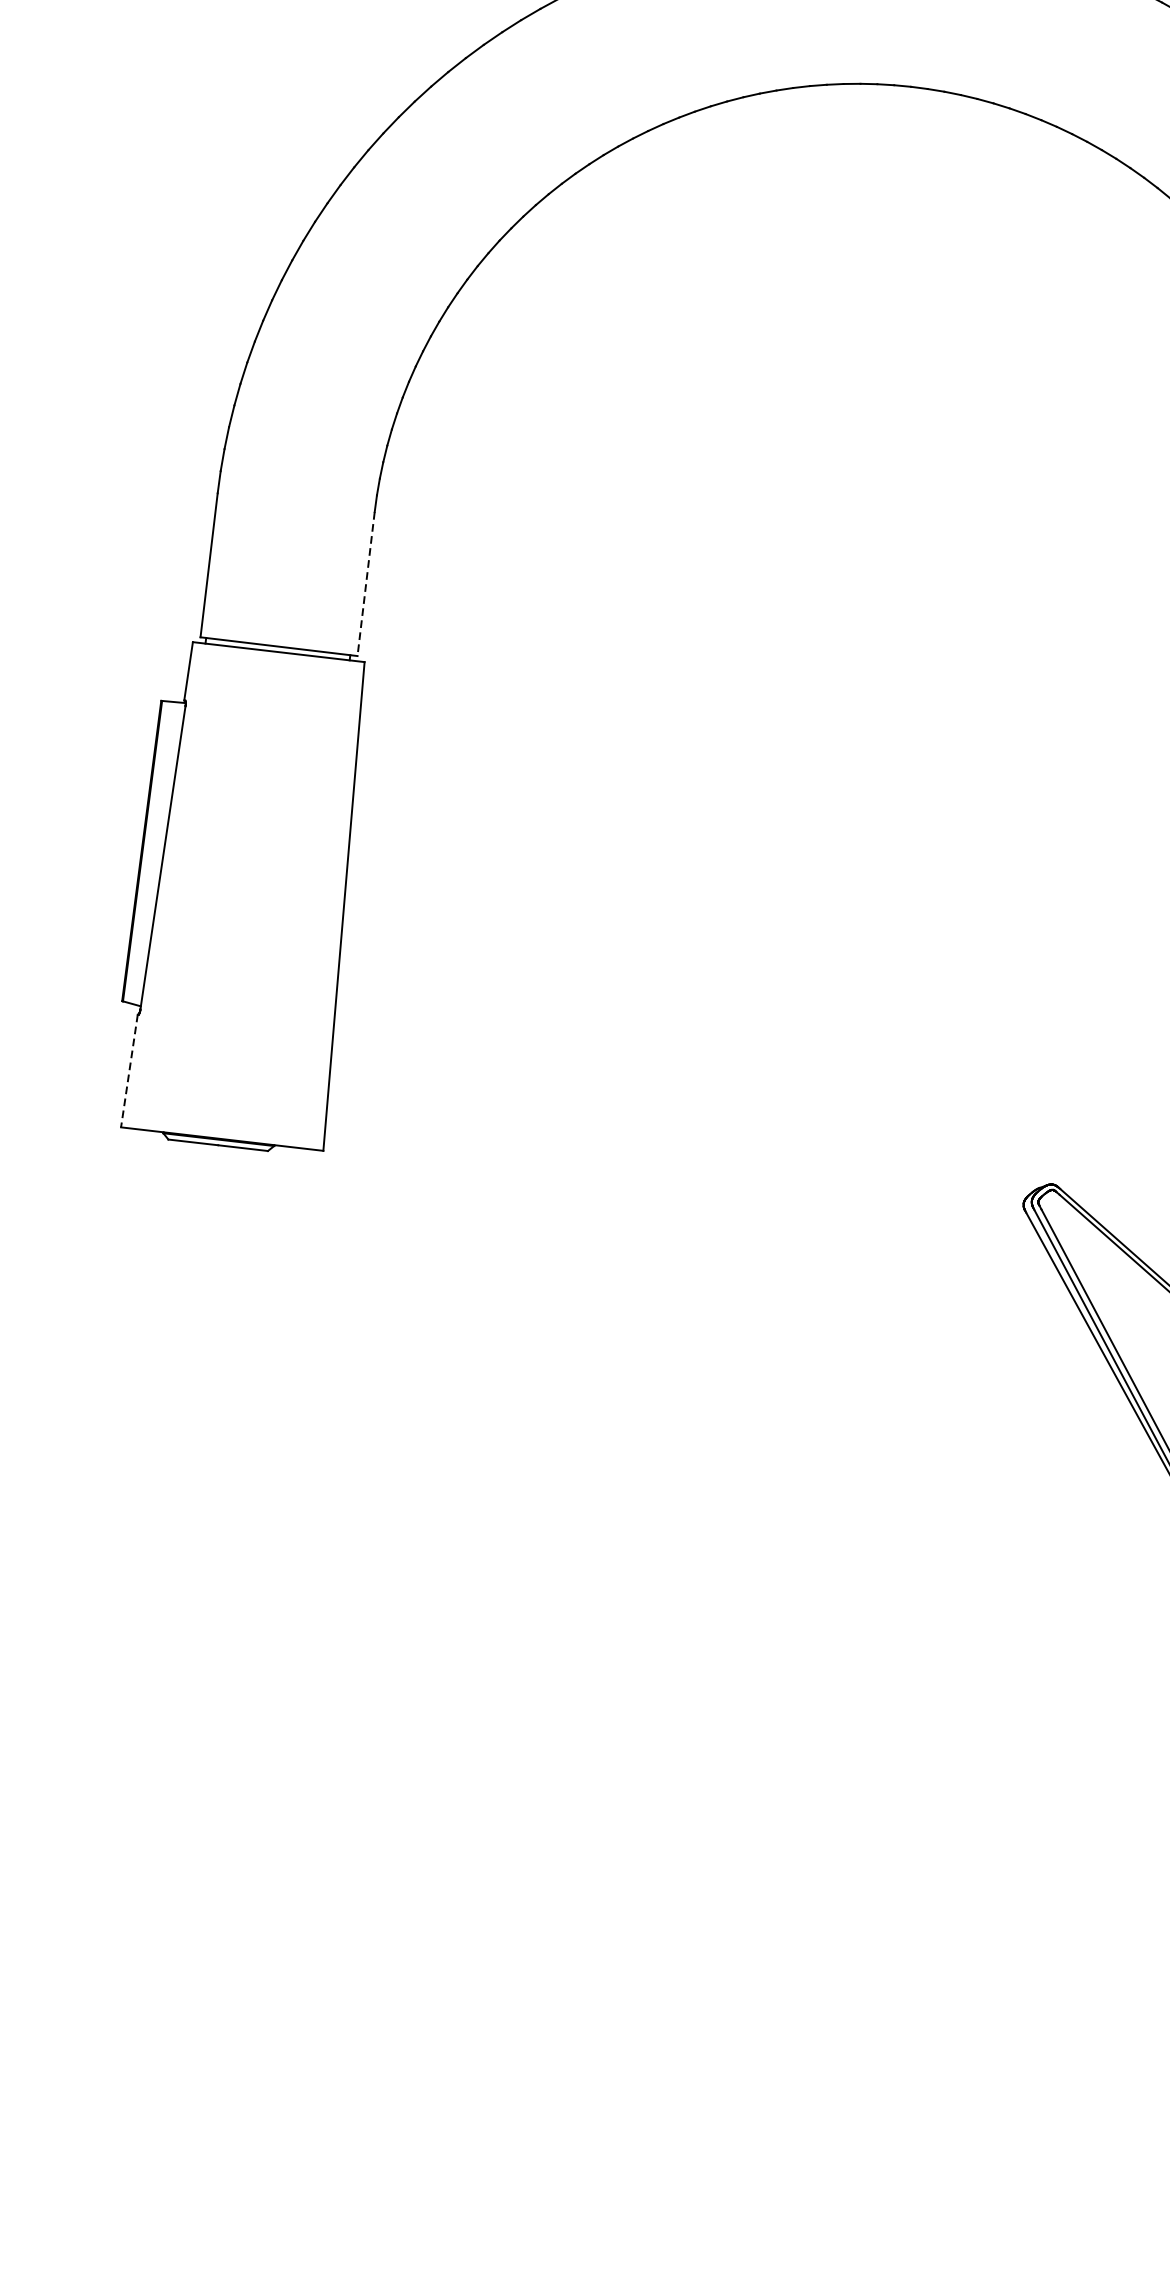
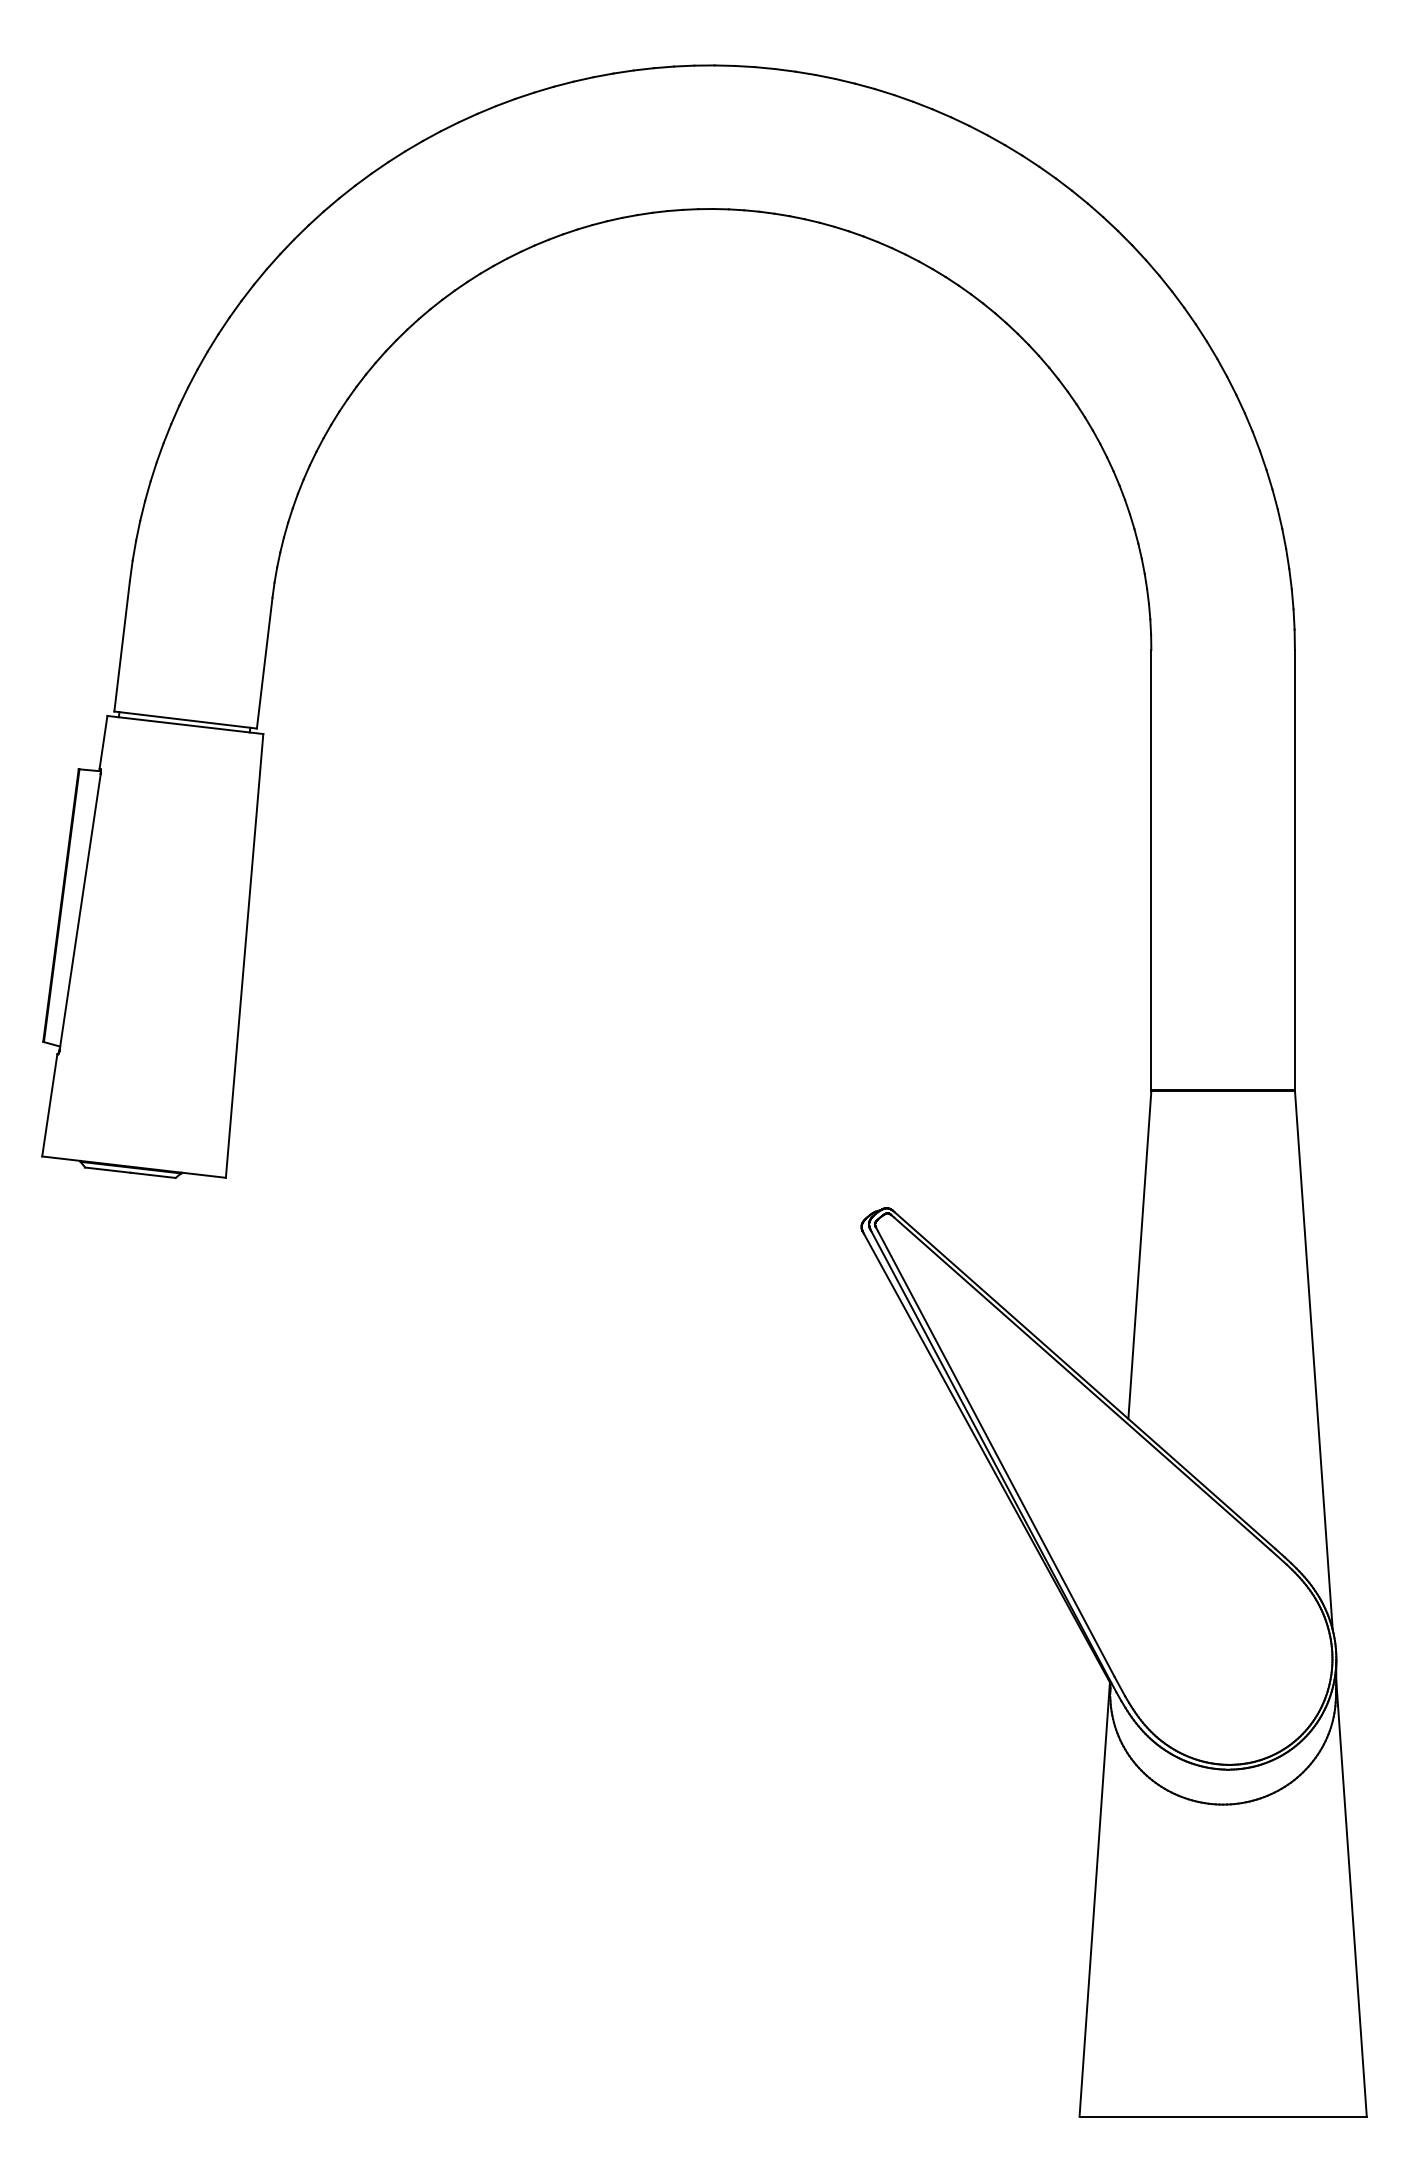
line: (365, 584) -> (264, 663), dashed -> solid
line: (129, 1071) -> (49, 1105), dashed -> solid

